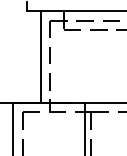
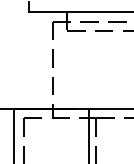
line: (40, 57) -> (42, 60), removed

